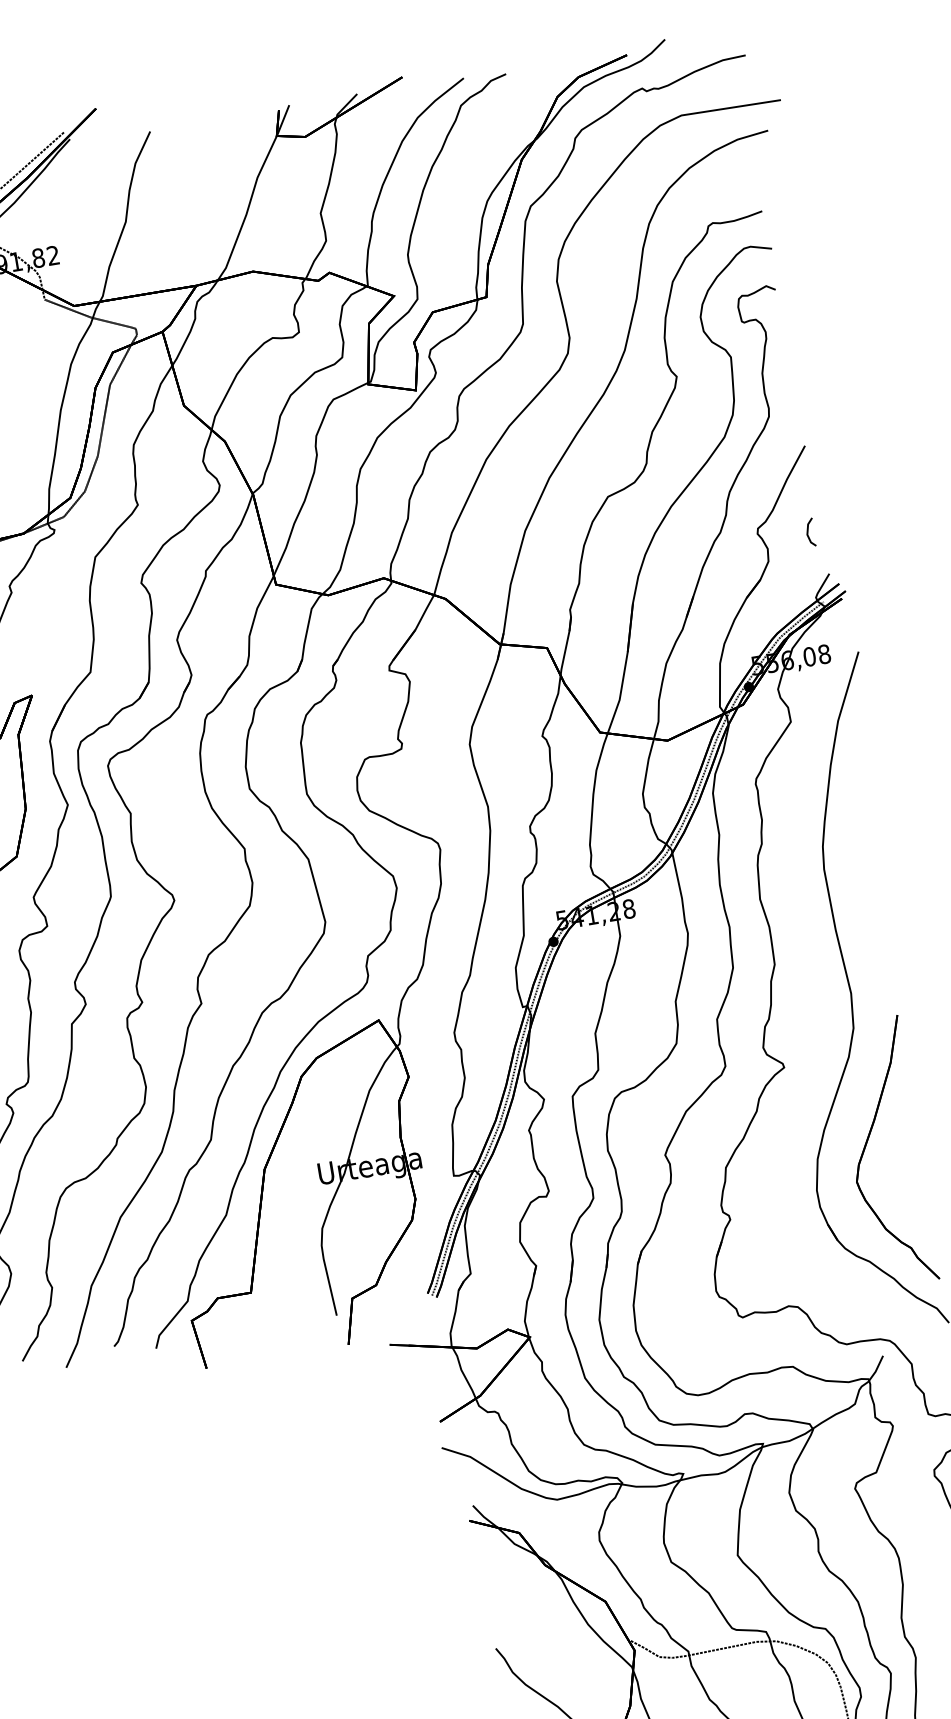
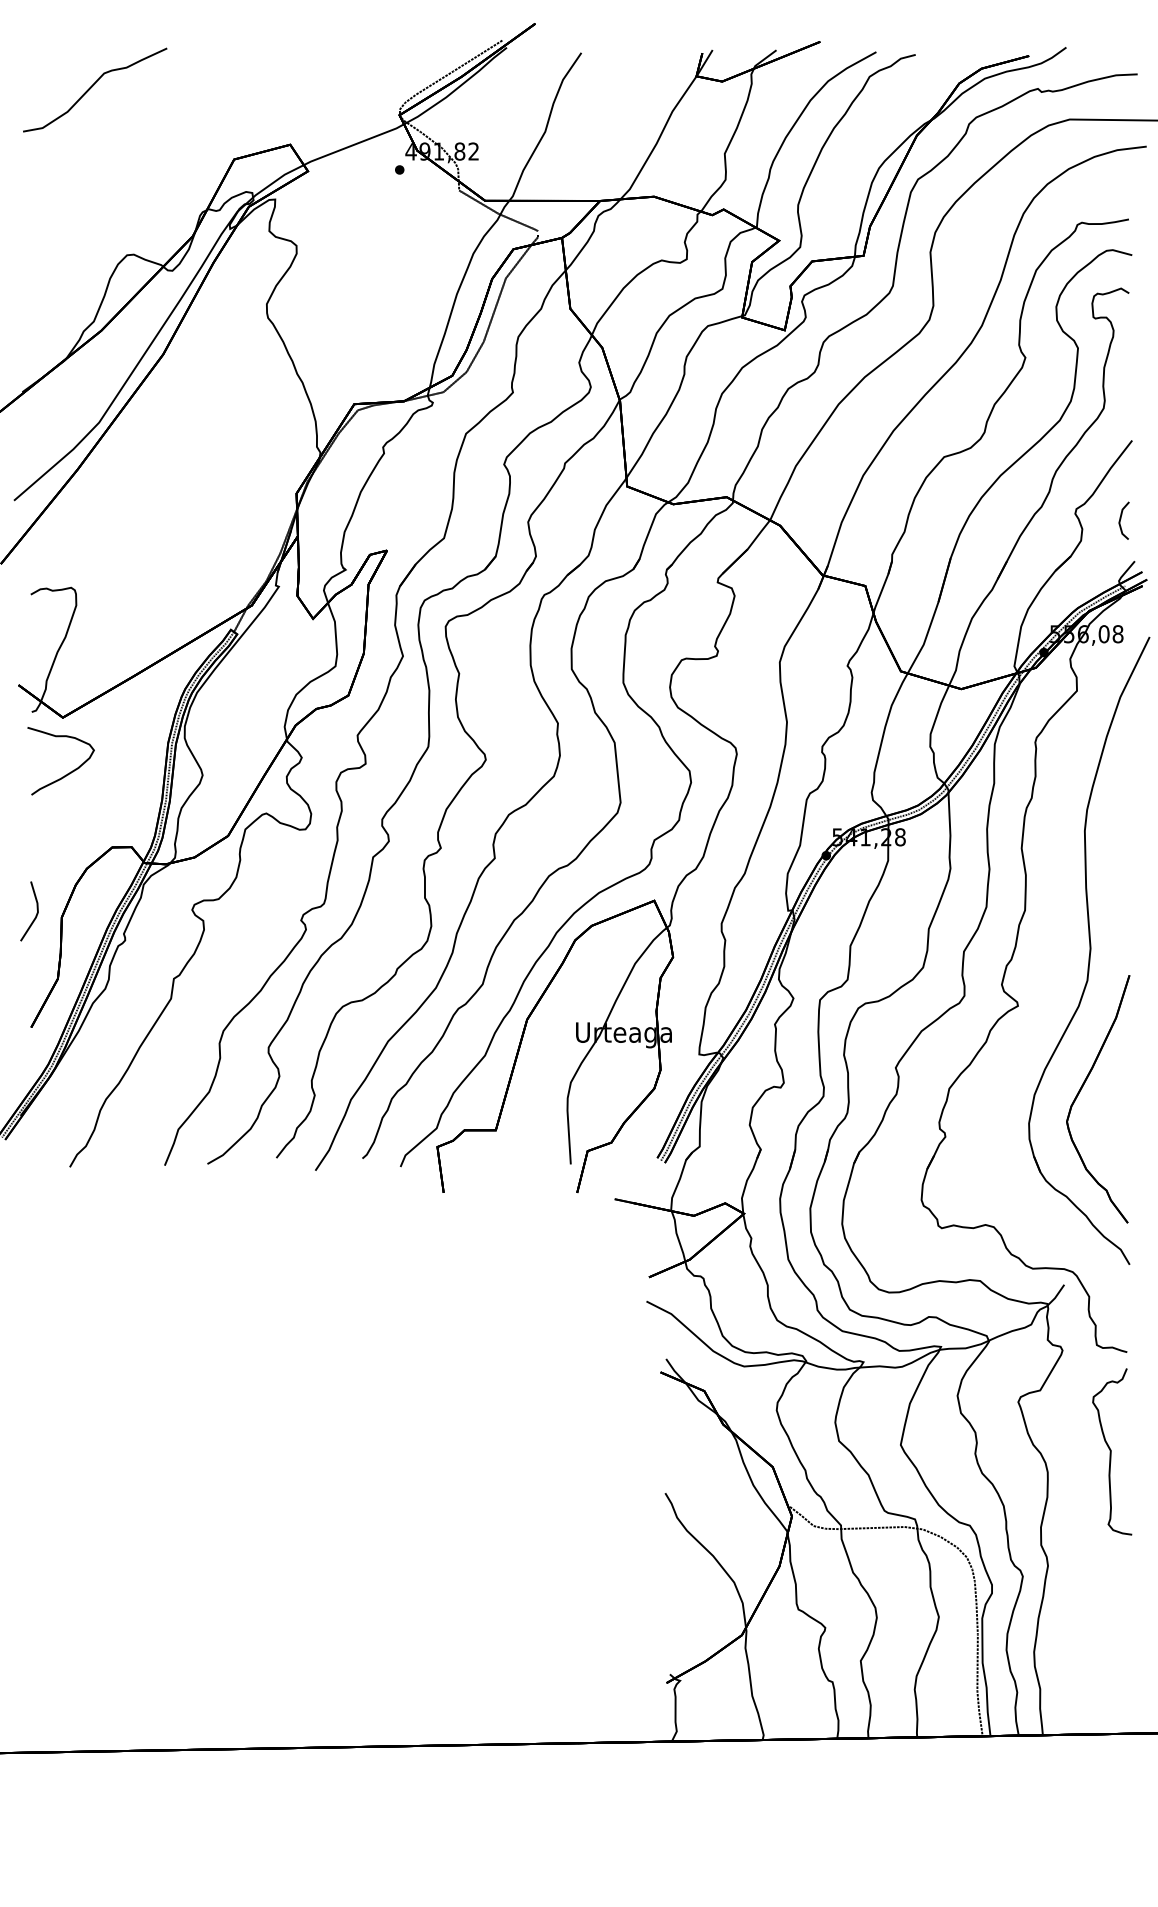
part: (810, 532) -> (1123, 520), size x1.43

